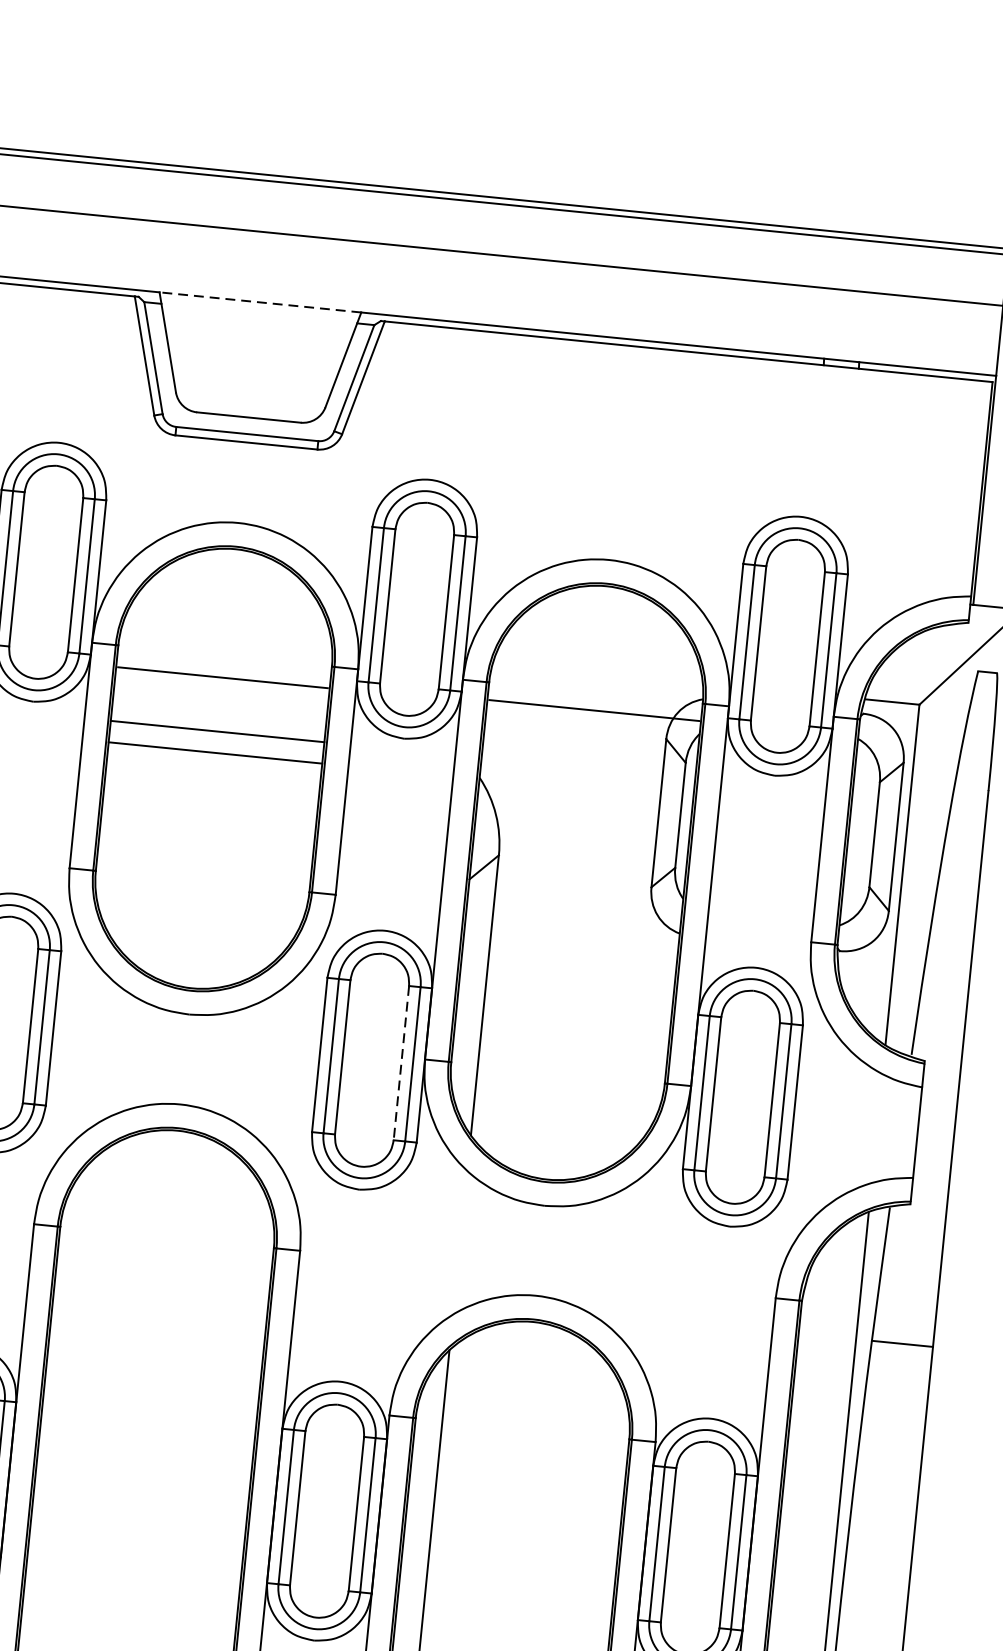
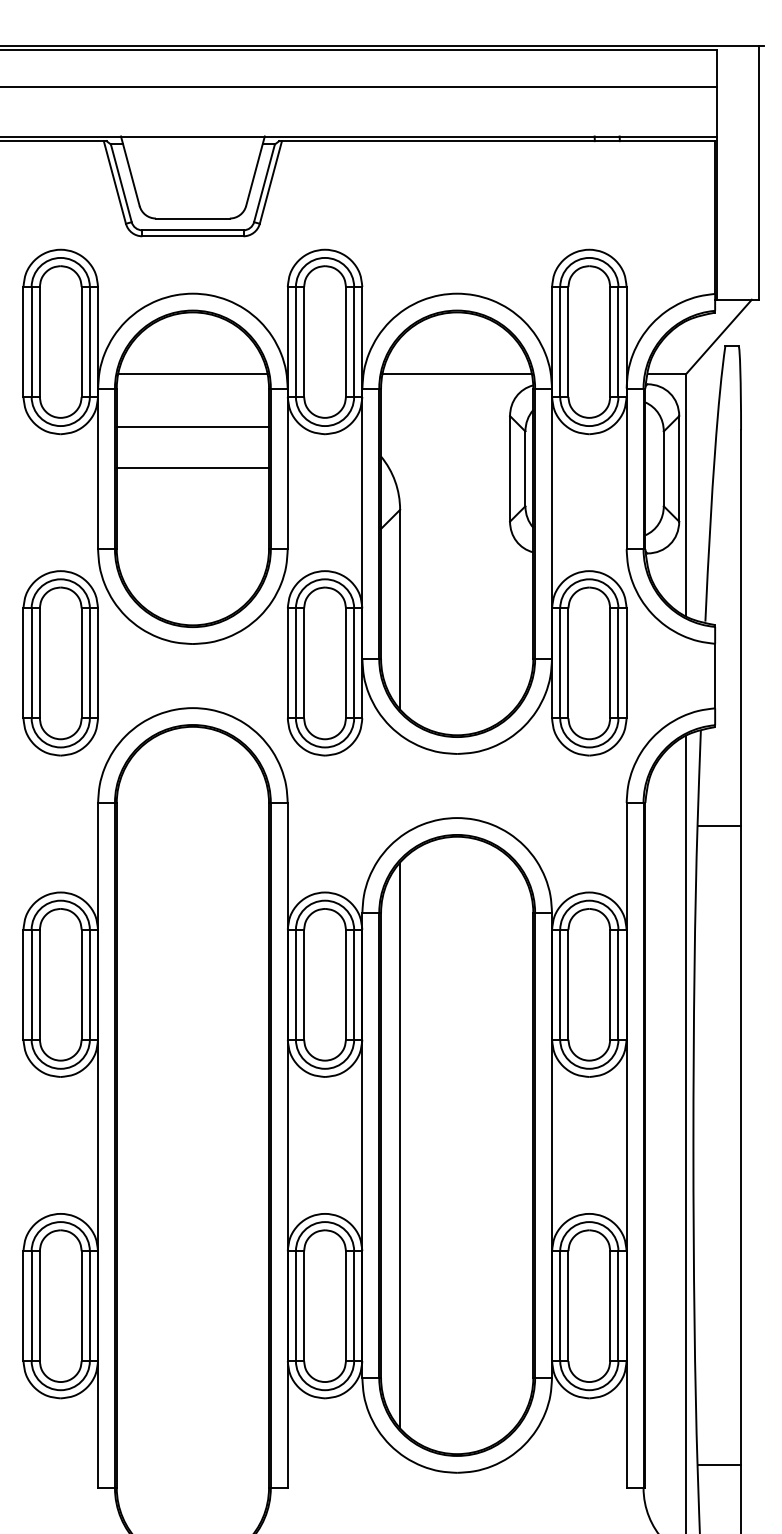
line: (259, 302) -> (192, 136), dashed -> solid
line: (222, 676) -> (192, 373), moved
line: (593, 709) -> (456, 373), moved
line: (217, 731) -> (192, 468), moved
line: (214, 752) -> (192, 426), moved
line: (400, 1063) -> (345, 663), dashed -> solid

